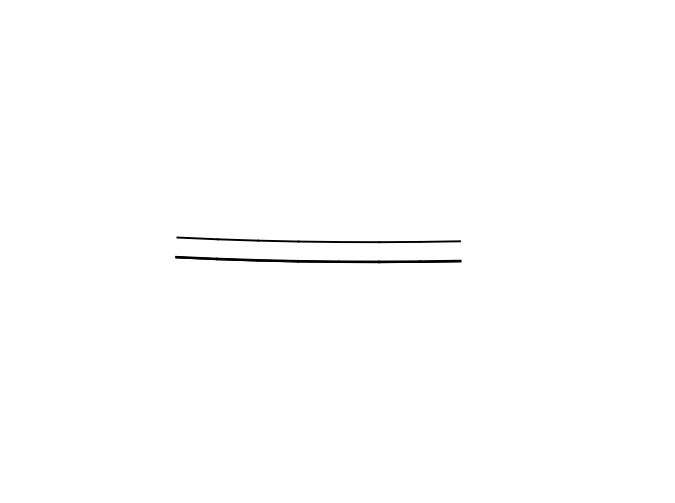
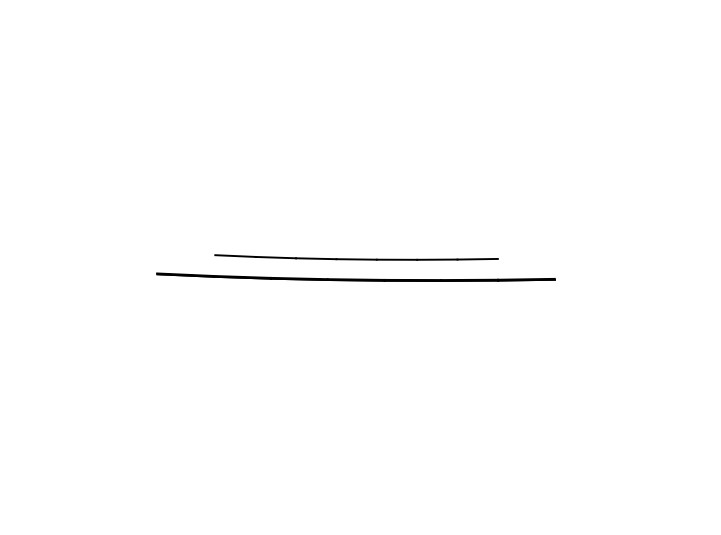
part: (318, 258) -> (356, 276), size x1.4

